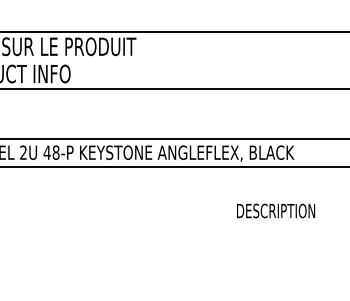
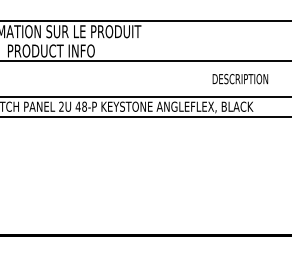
text: (276, 211) -> (240, 79), moved

